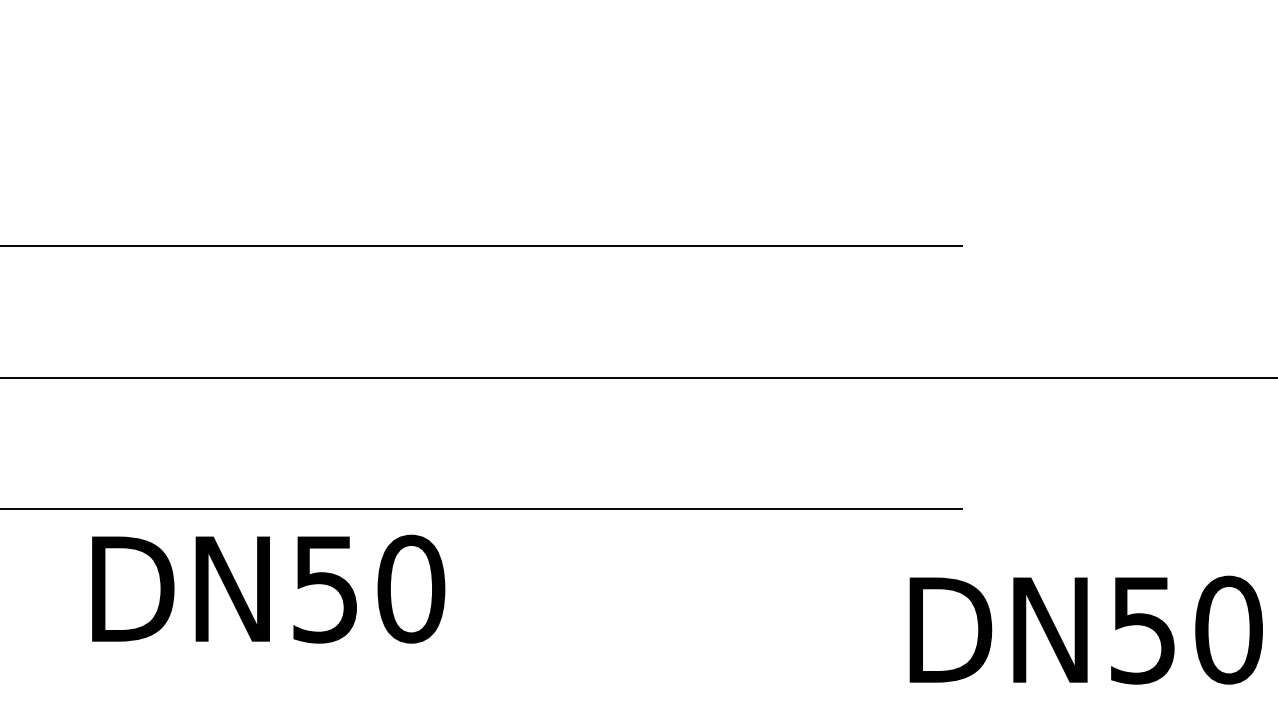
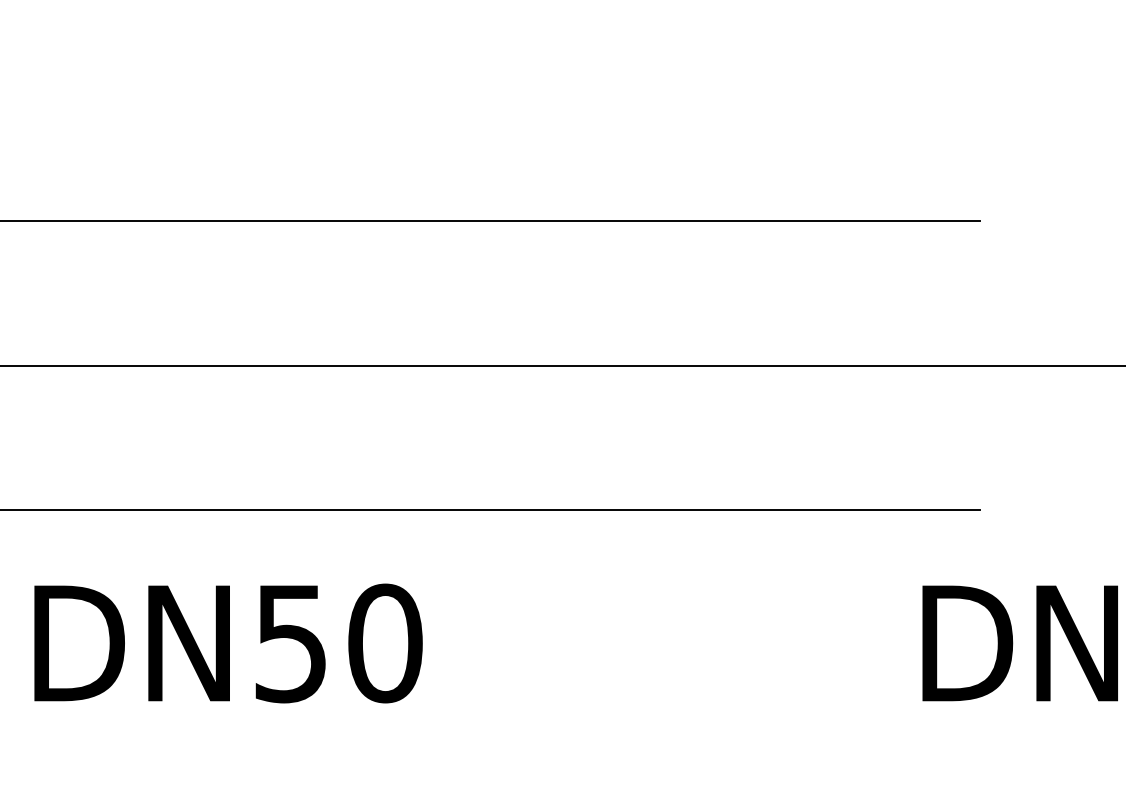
text: (268, 588) -> (228, 642), moved

